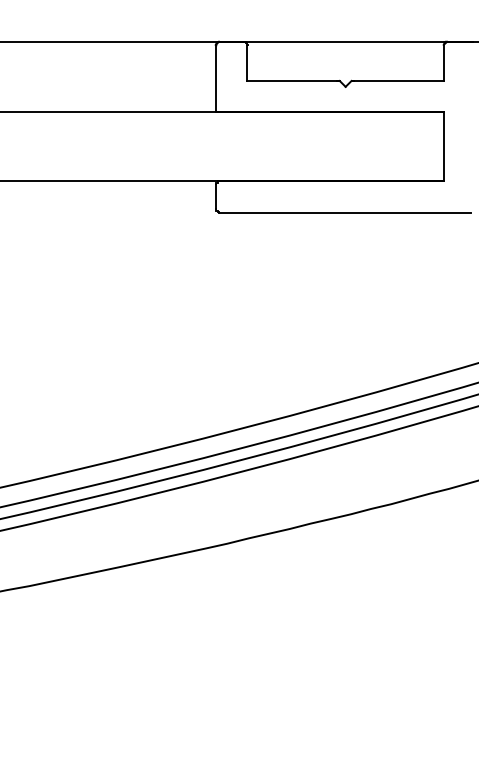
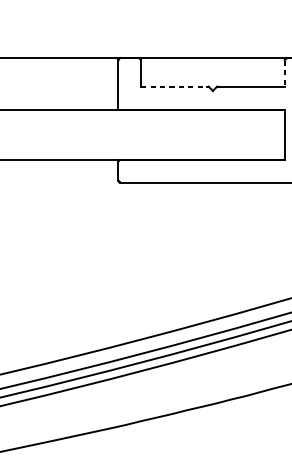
line: (443, 63) -> (284, 73), solid -> dashed
line: (294, 80) -> (175, 86), solid -> dashed

